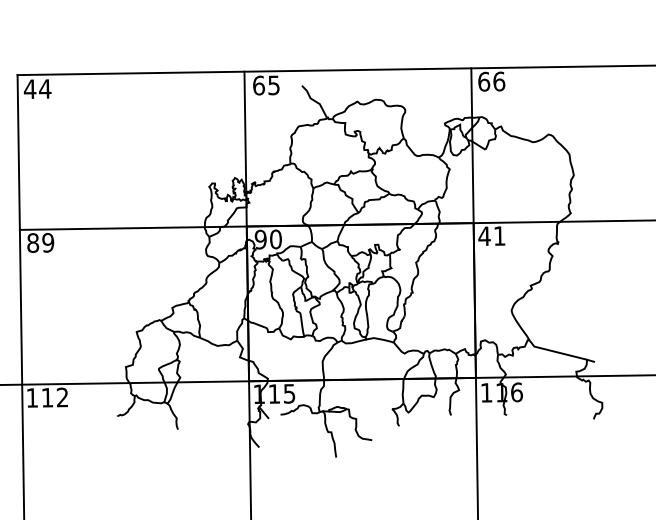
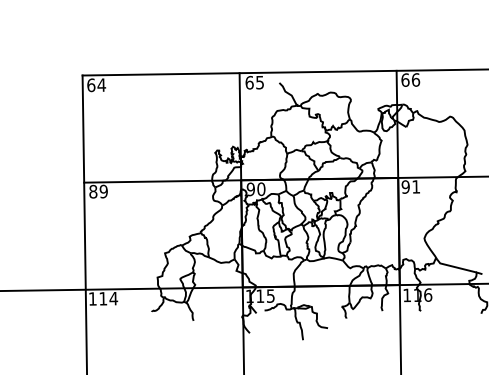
text: (30, 89) -> (91, 85), 44 -> 64
text: (484, 235) -> (405, 186), 41 -> 91
text: (62, 397) -> (113, 298), 112 -> 114

